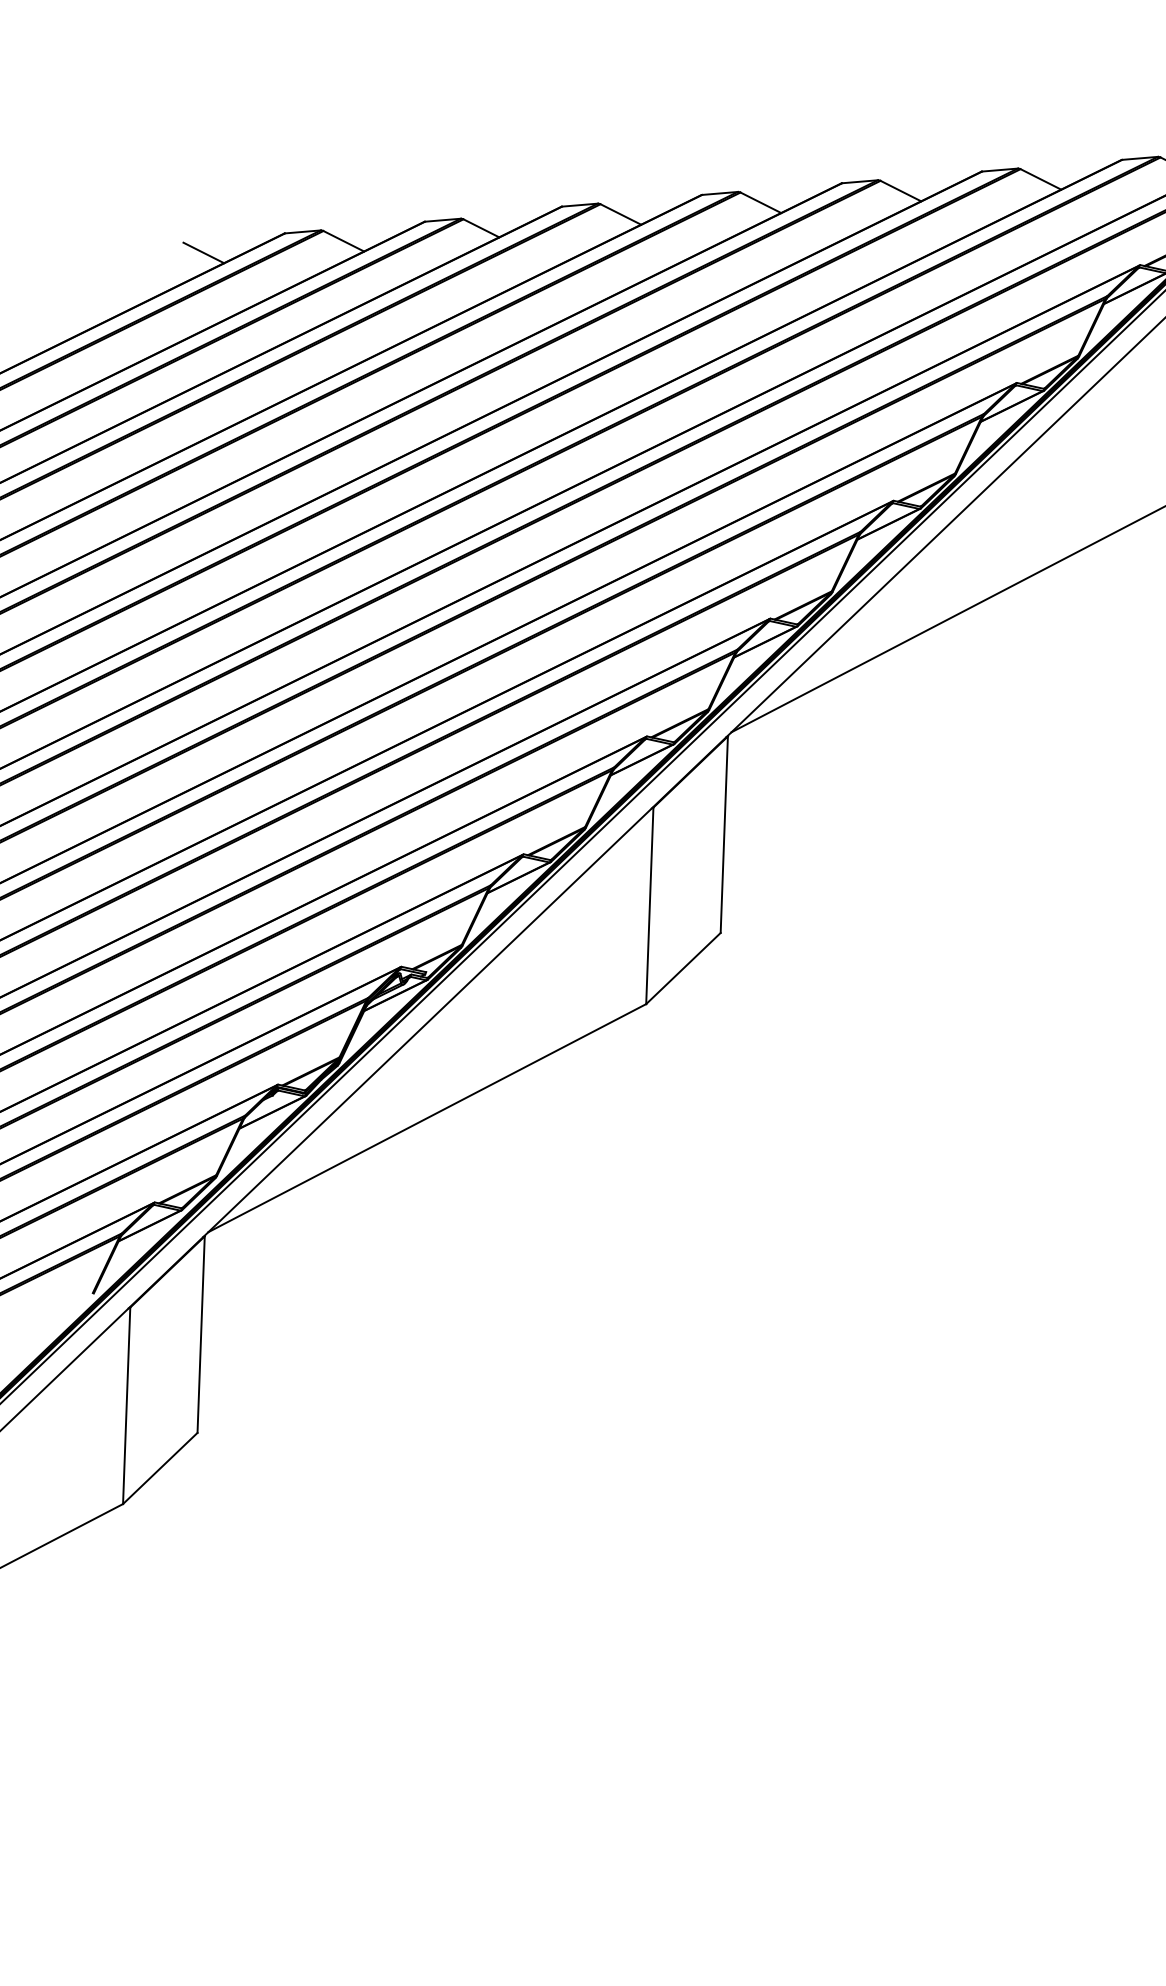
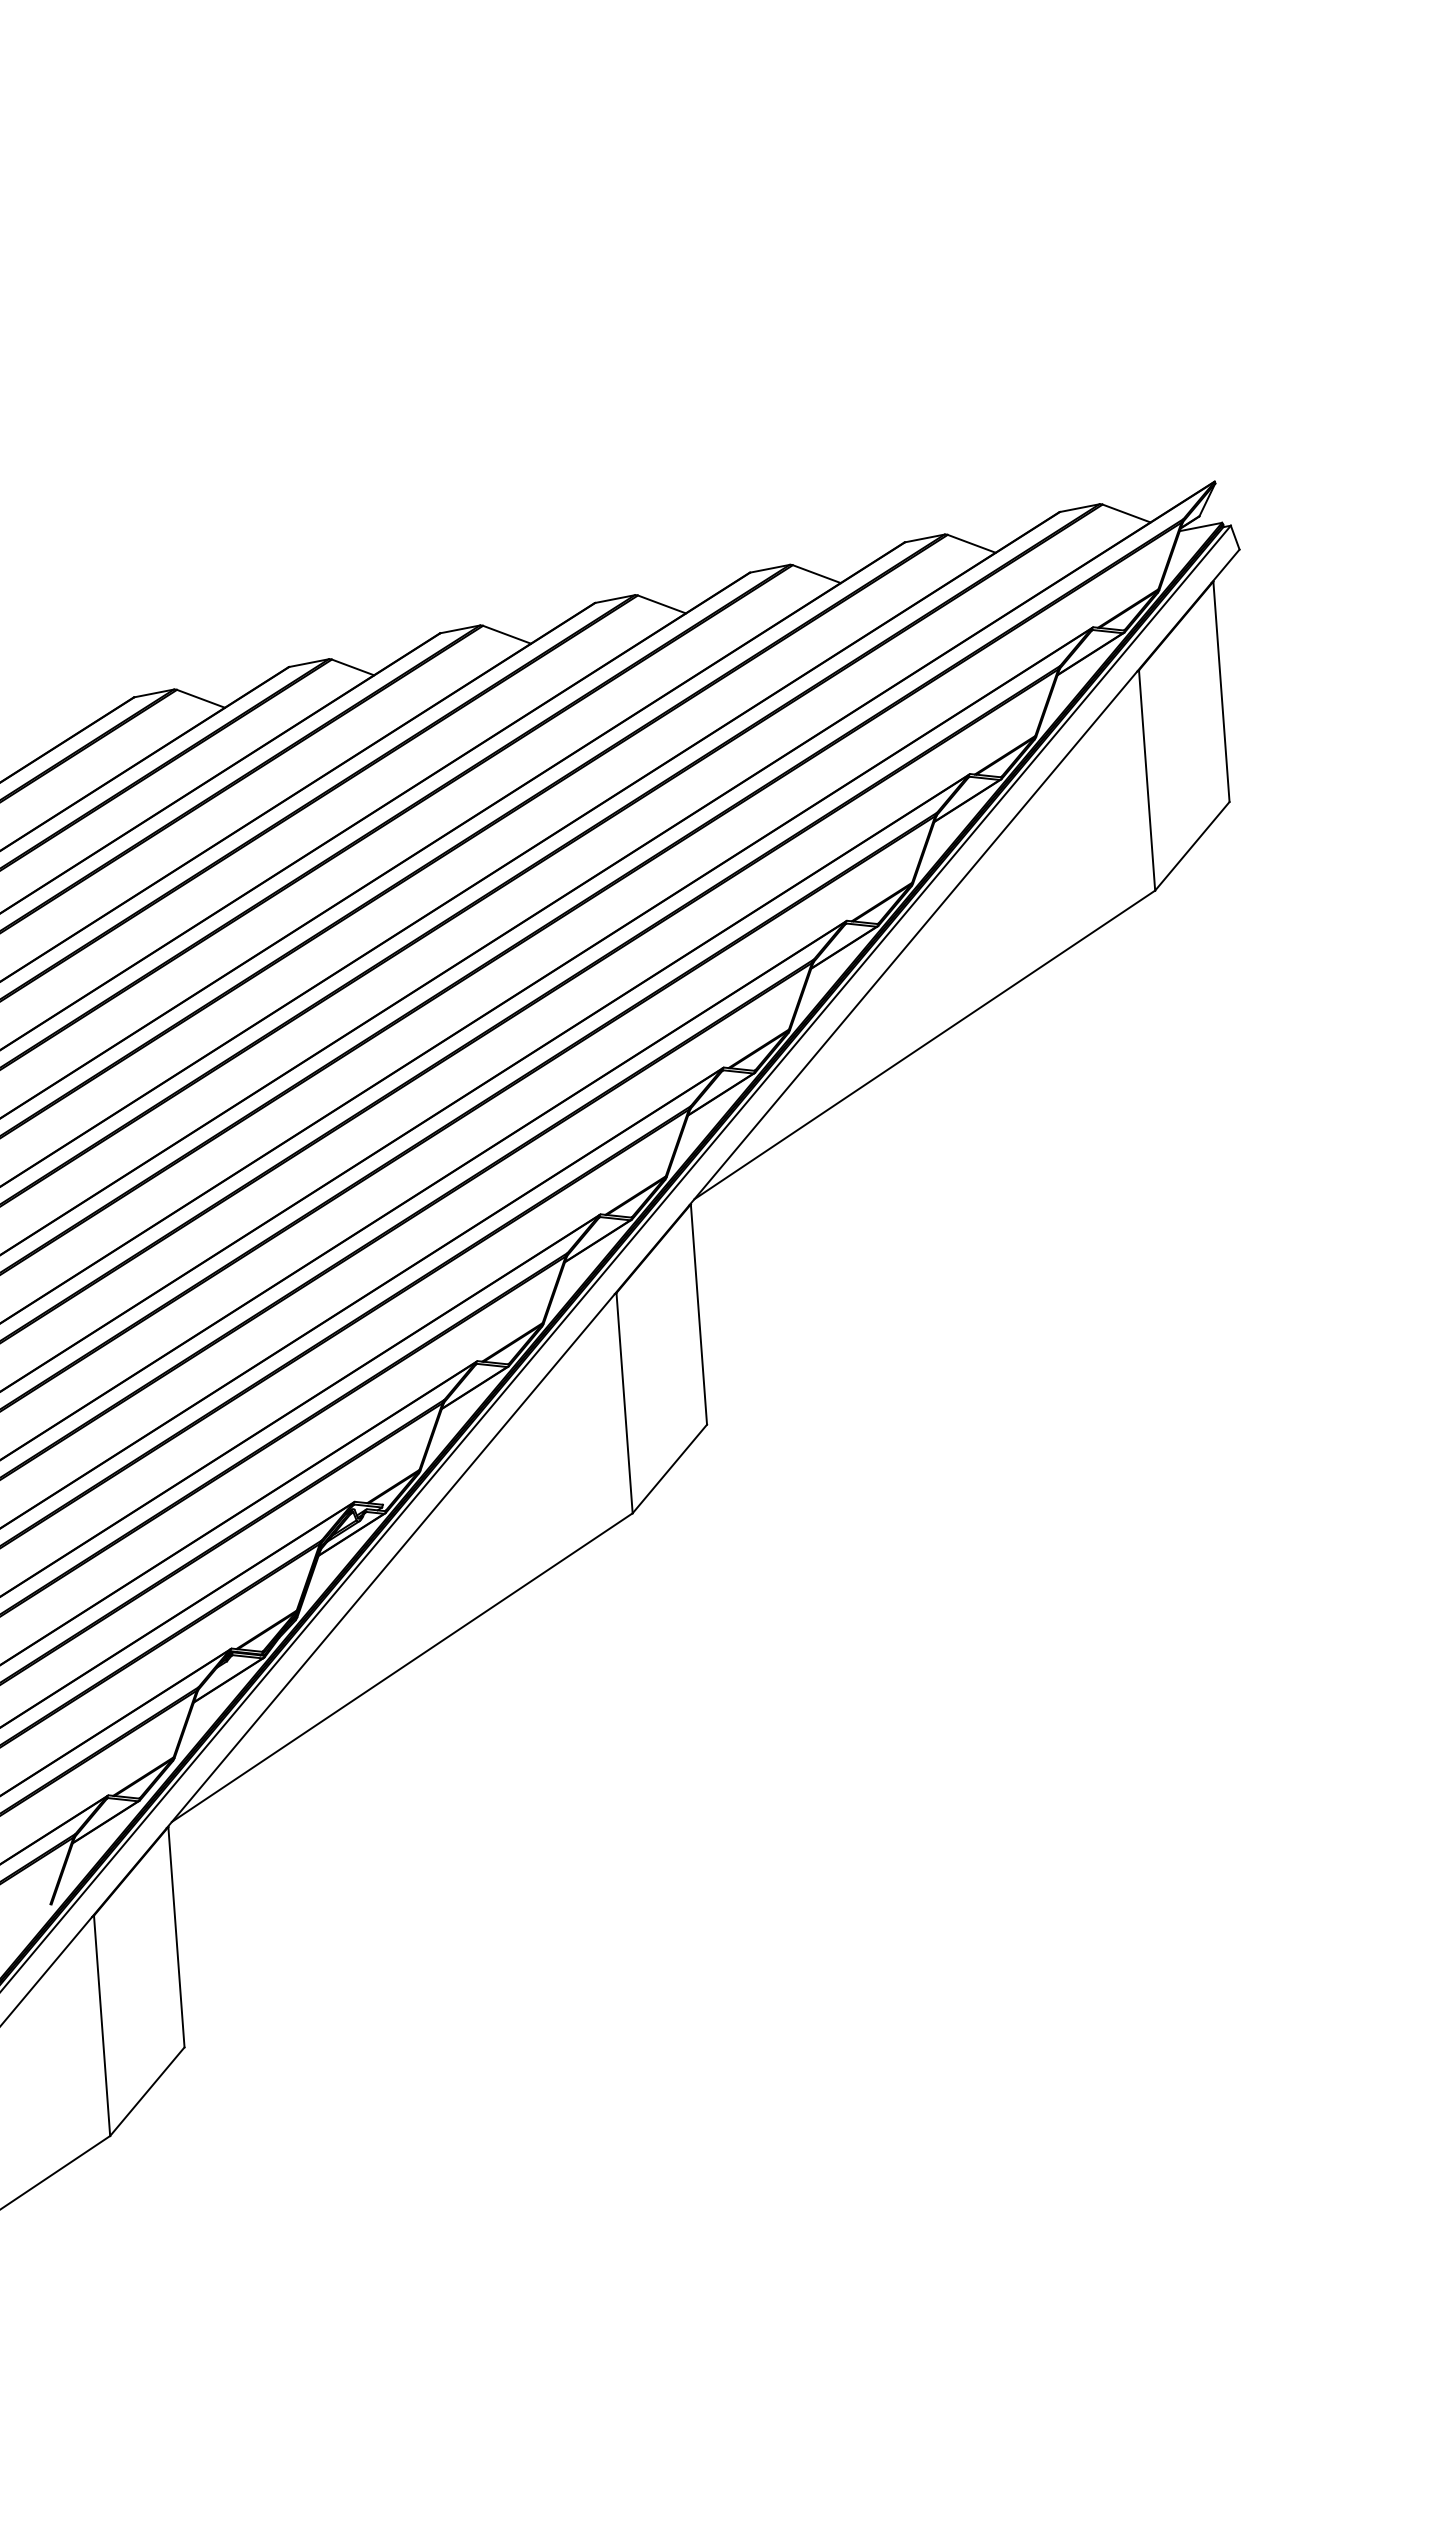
line: (204, 253) -> (46, 729), removed

